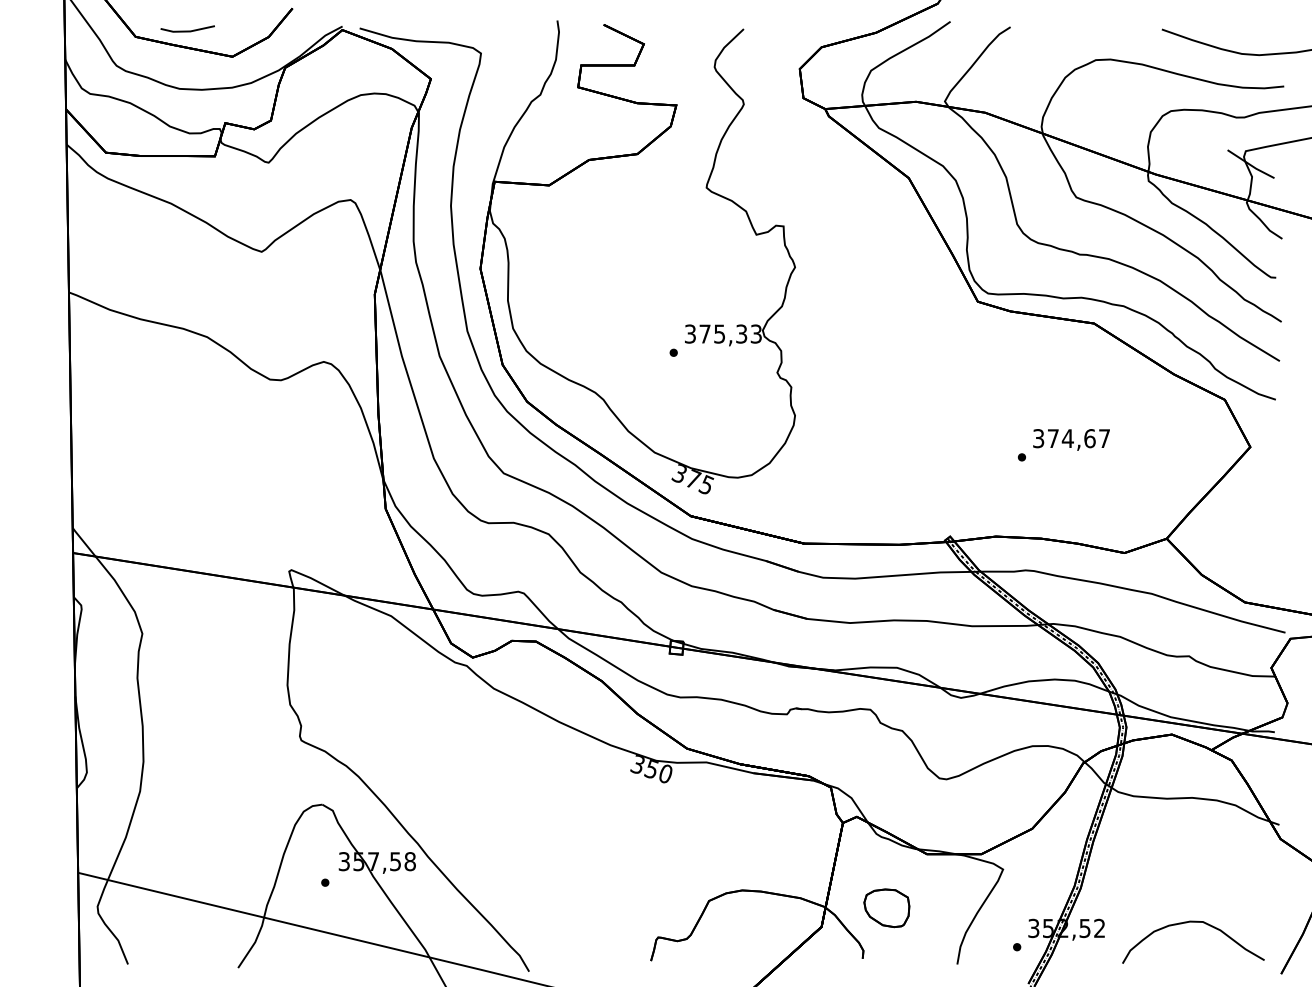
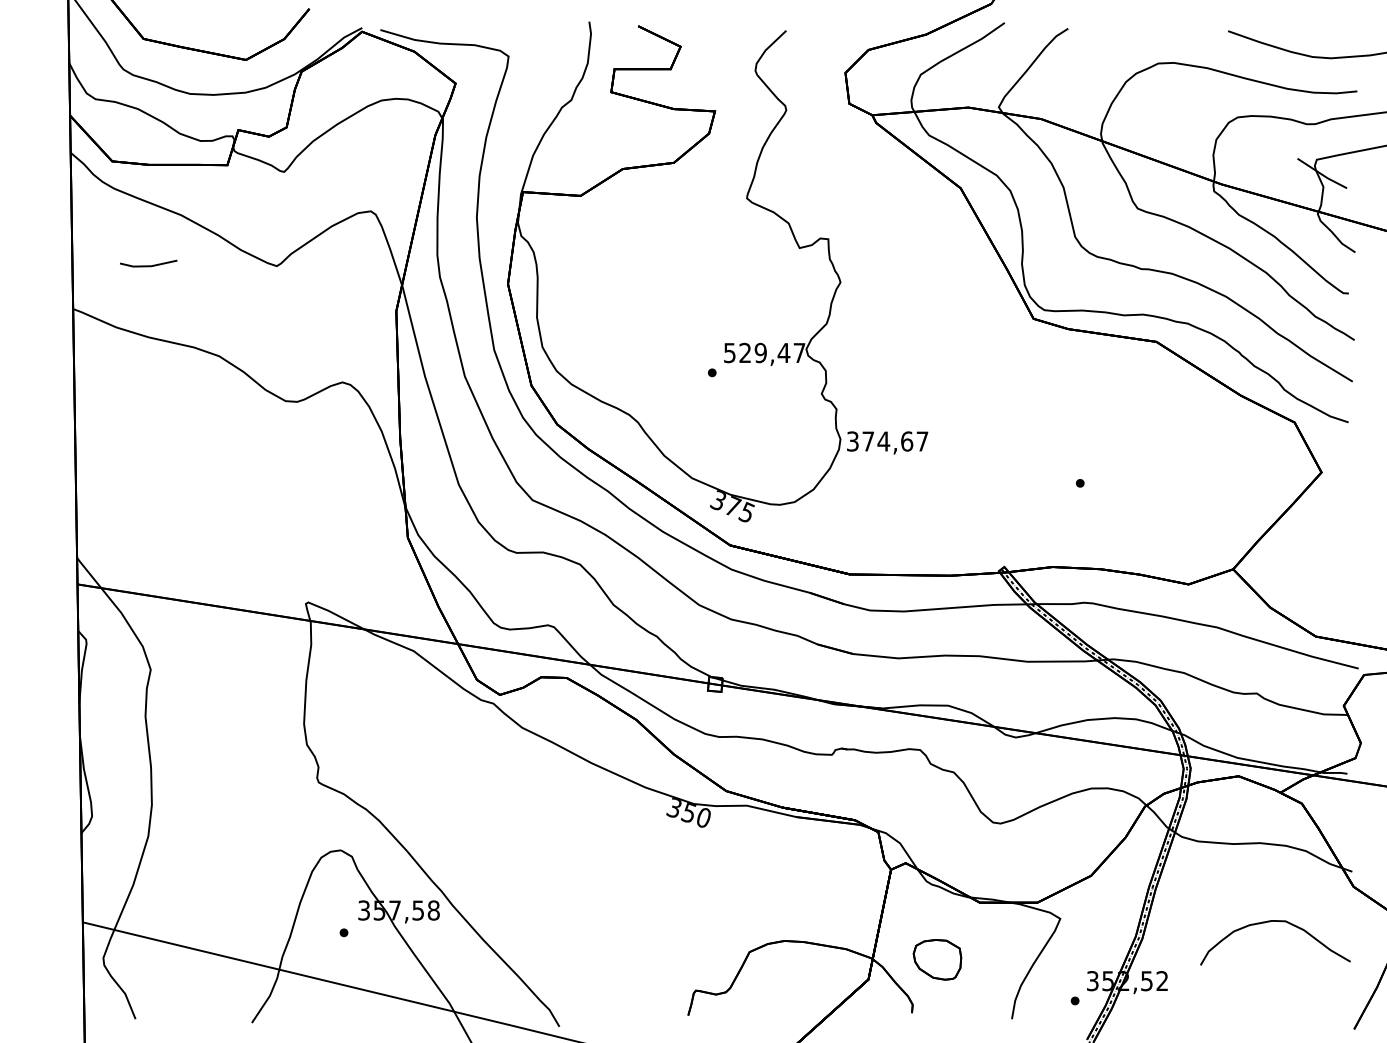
line: (187, 30) -> (148, 265), moved
text: (723, 333) -> (764, 352), 375,33 -> 529,47
text: (1071, 439) -> (887, 442), moved
curve: (1188, 923) -> (1270, 922), moved

